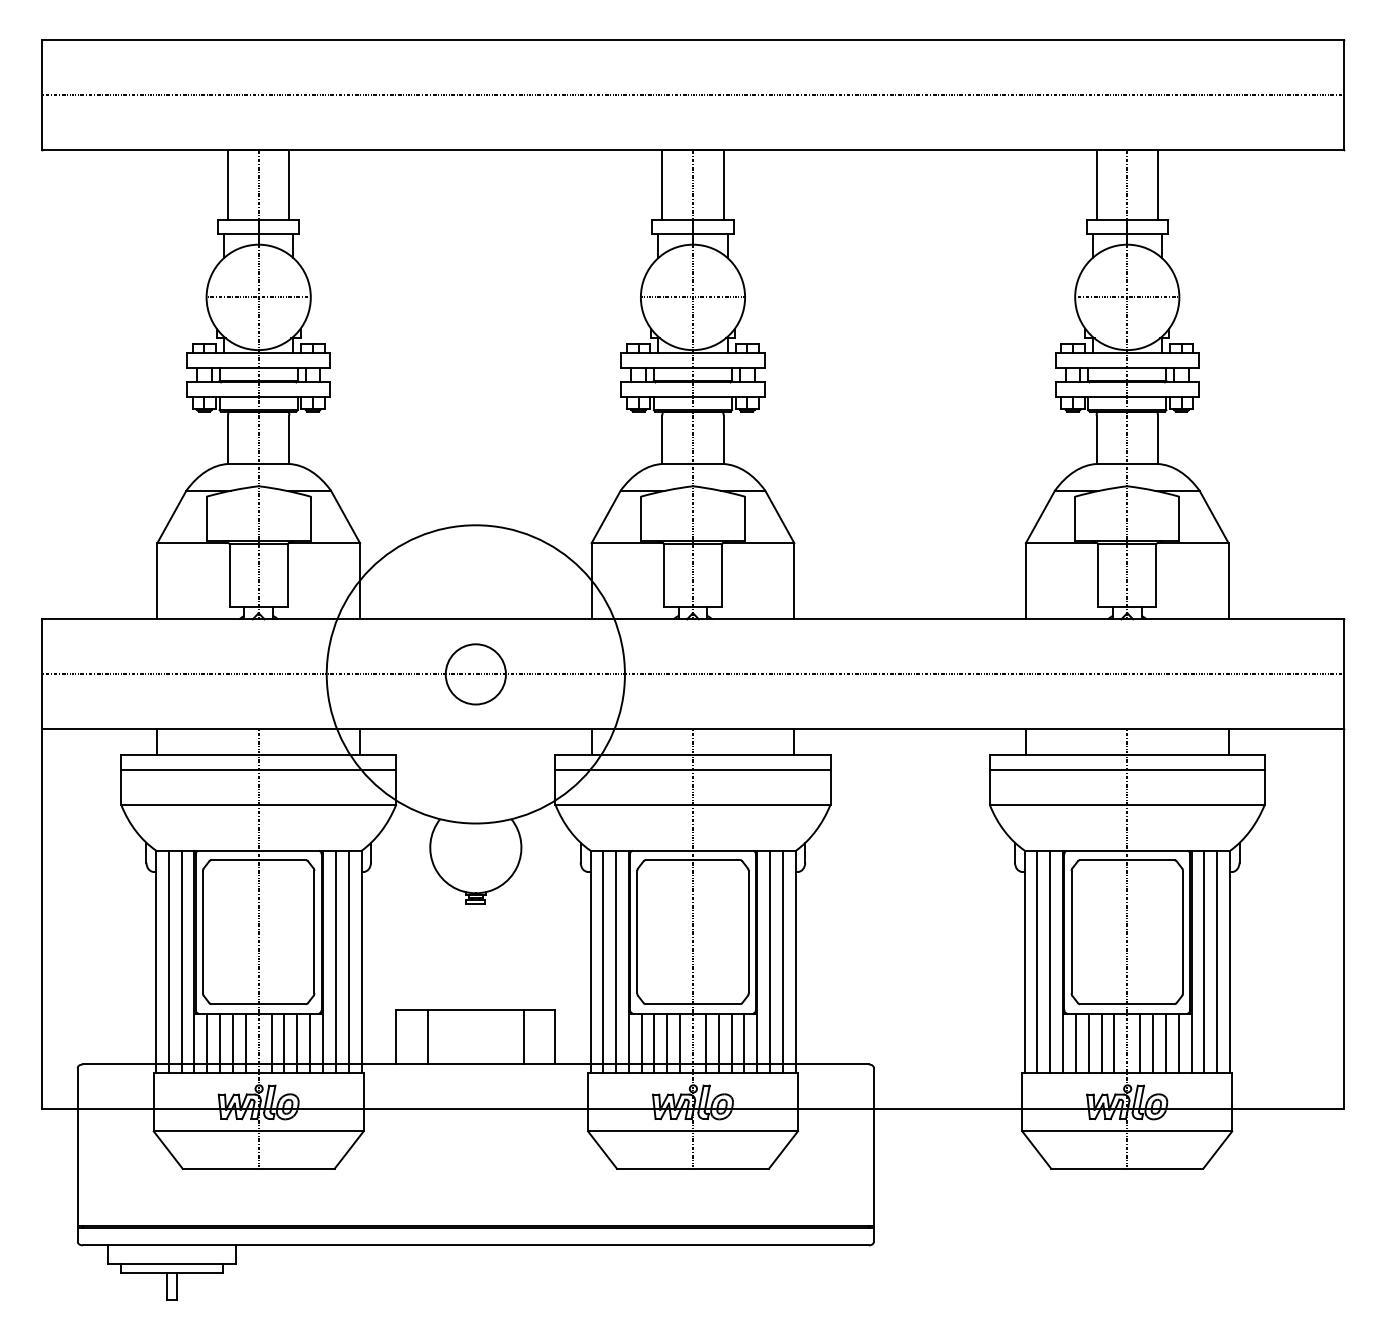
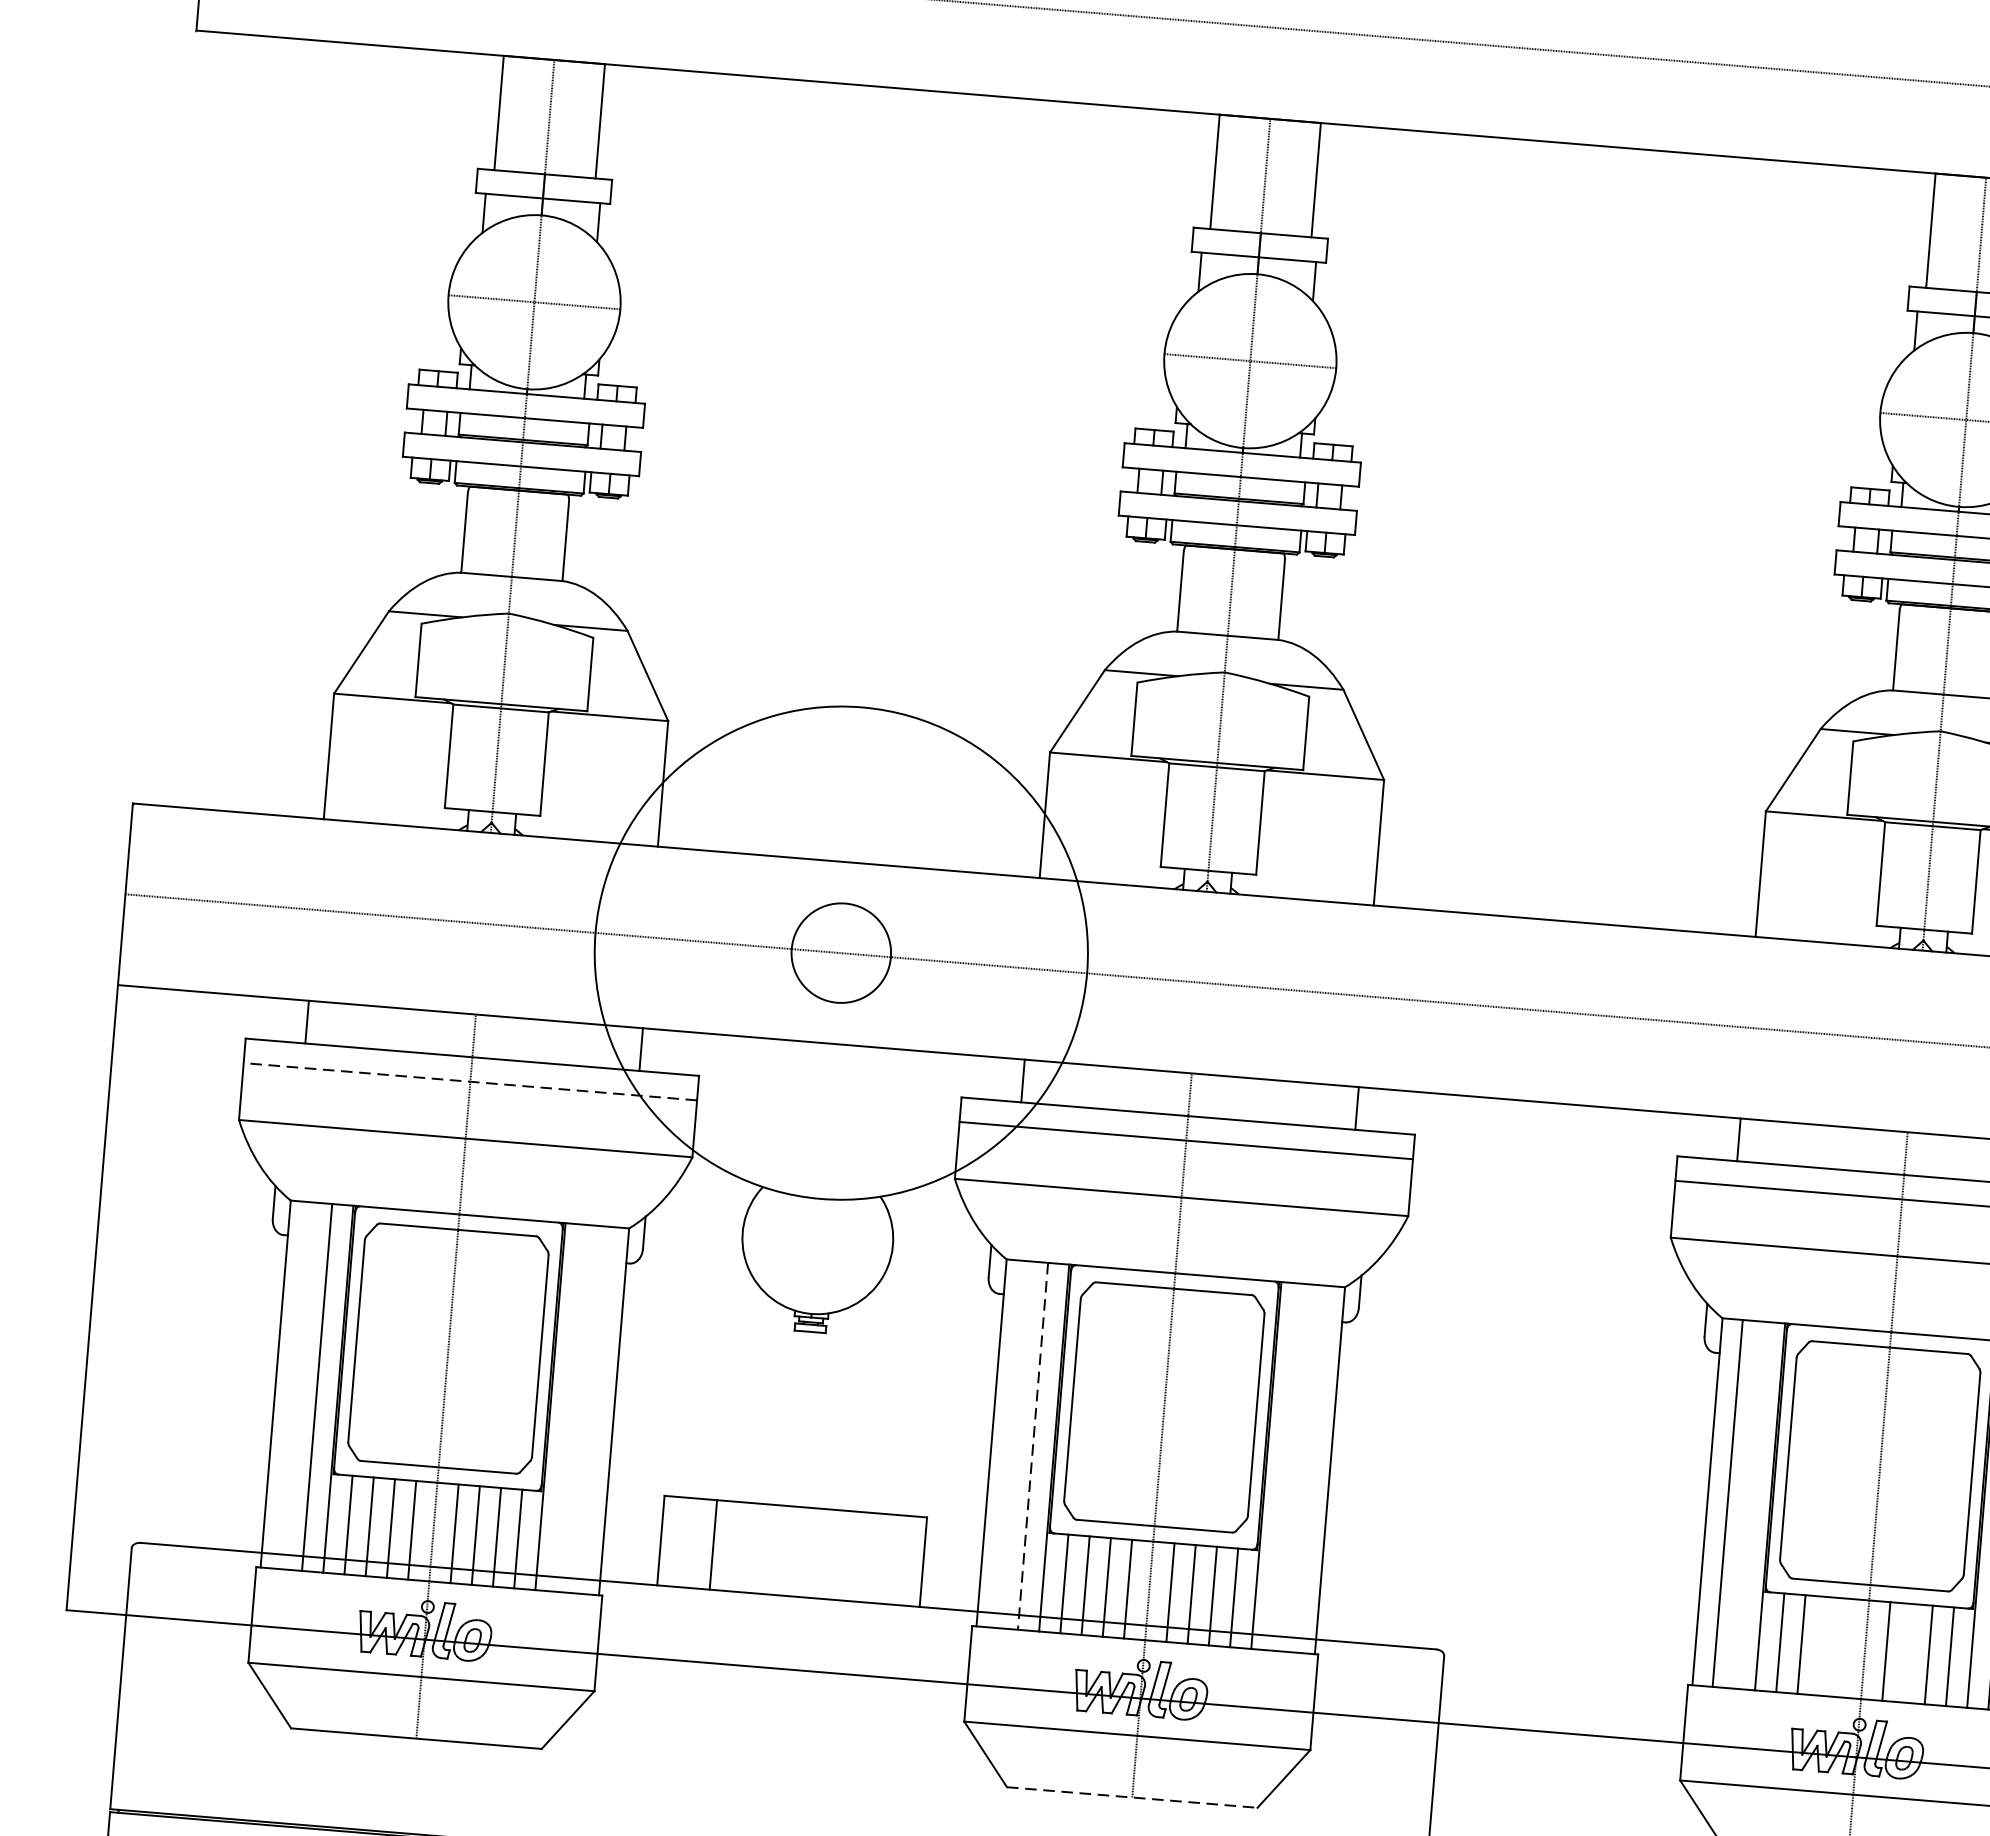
line: (258, 770) -> (470, 1082), solid -> dashed
line: (168, 961) -> (295, 1384), removed
line: (335, 961) -> (571, 1407), removed
line: (348, 961) -> (592, 1409), removed
line: (602, 961) -> (1011, 1443), removed
line: (770, 961) -> (1288, 1466), removed
line: (783, 961) -> (1309, 1468), removed
line: (1050, 961) -> (1749, 1504), removed
line: (615, 962) -> (1032, 1446), solid -> dashed
line: (523, 1037) -> (870, 1558), removed
line: (1101, 1043) -> (1822, 1646), removed
line: (1114, 1043) -> (1844, 1648), removed
line: (1153, 1043) -> (1908, 1653), removed
line: (693, 1168) -> (1133, 1797), solid -> dashed

